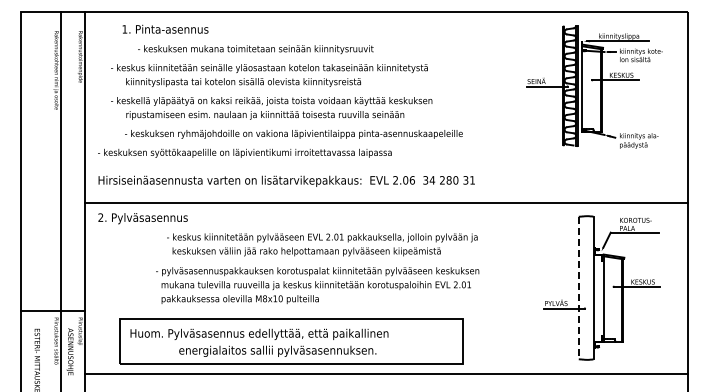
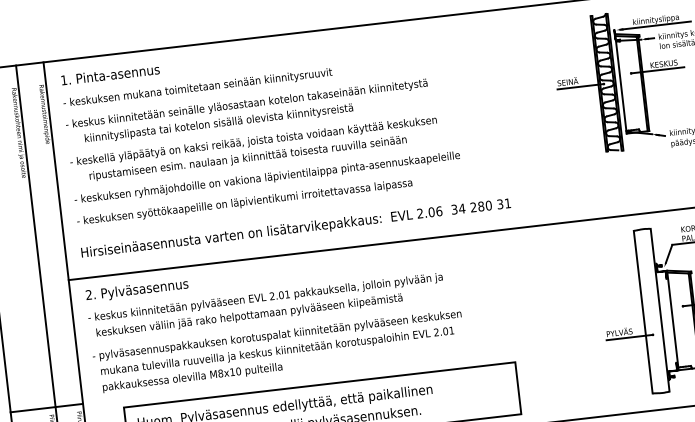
text: (165, 28) -> (110, 73), moved
text: (255, 49) -> (197, 88), moved
text: (269, 75) -> (247, 112), moved
text: (271, 108) -> (254, 149), moved
text: (293, 134) -> (266, 178), moved
text: (322, 244) -> (266, 305), moved
text: (317, 285) -> (278, 351), moved
line: (578, 288) -> (642, 312), dashed -> solid

